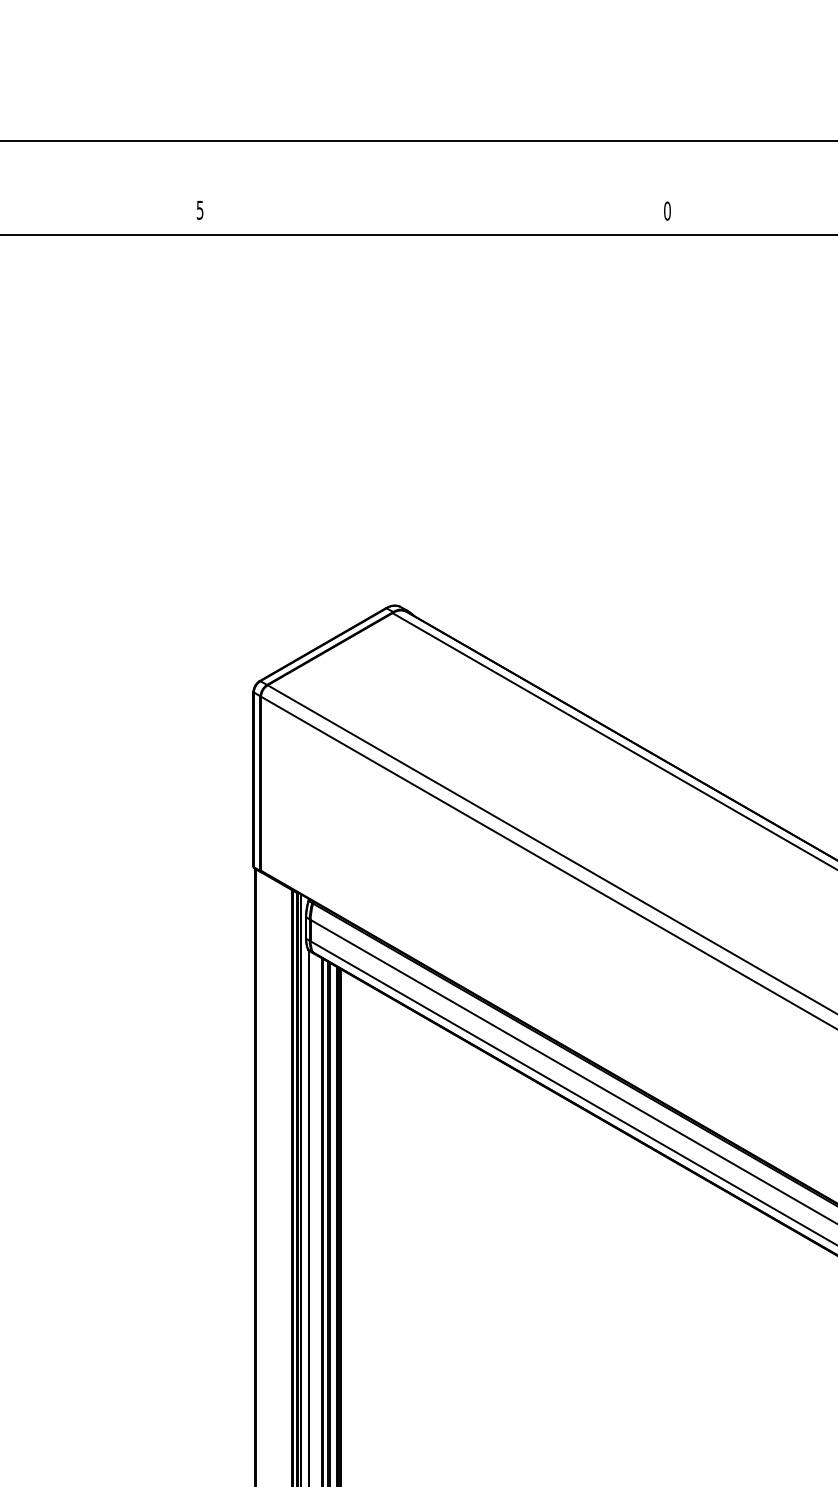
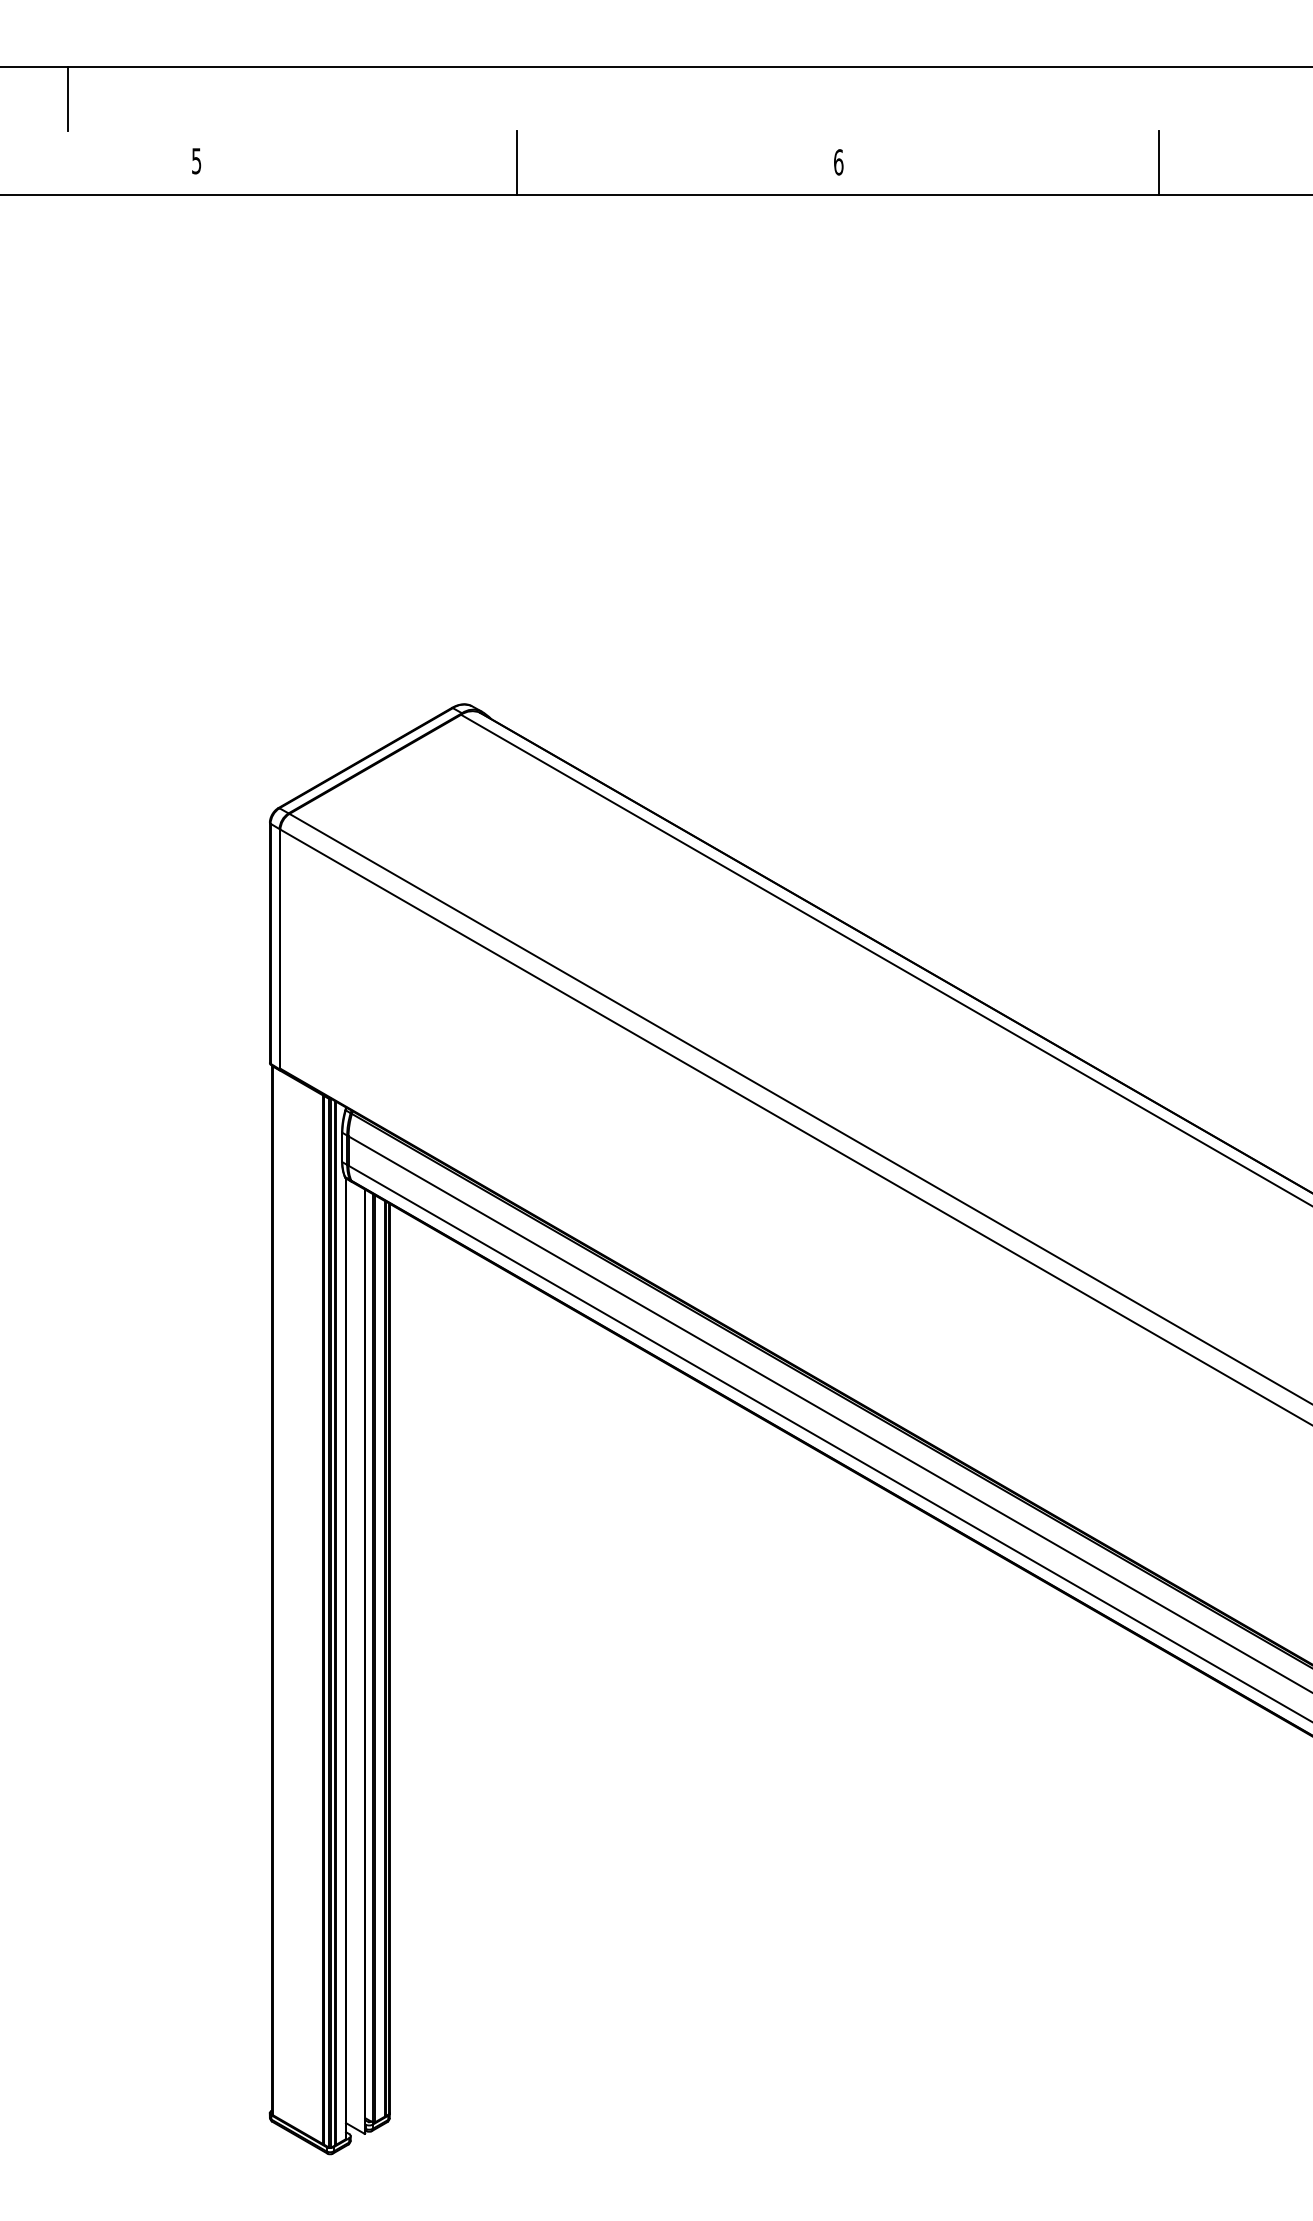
line: (106, 164) -> (67, 98), added
line: (433, 211) -> (517, 162), added
text: (667, 211) -> (838, 162), 0 -> 6

